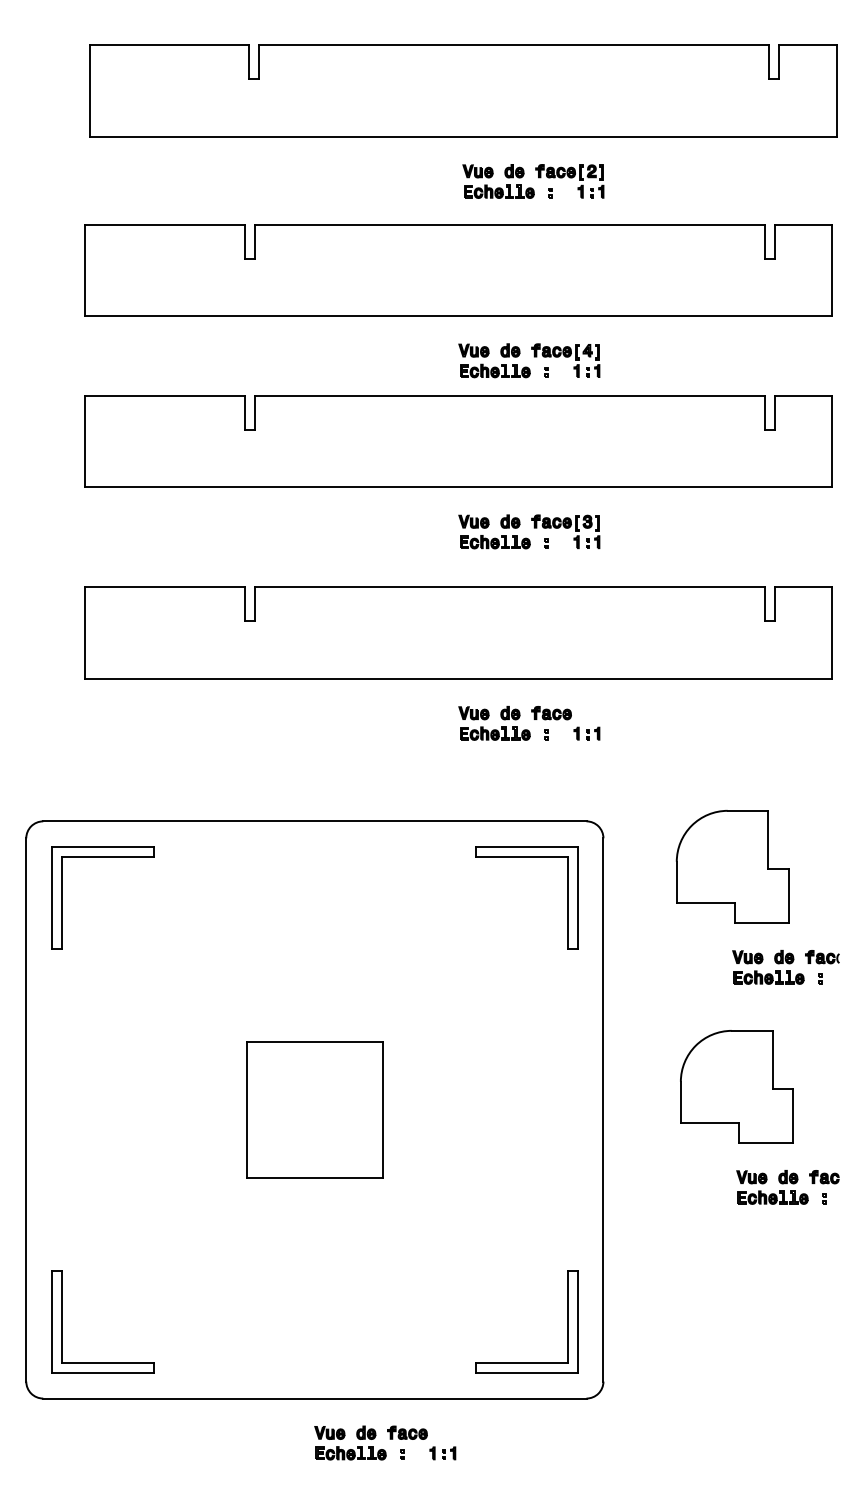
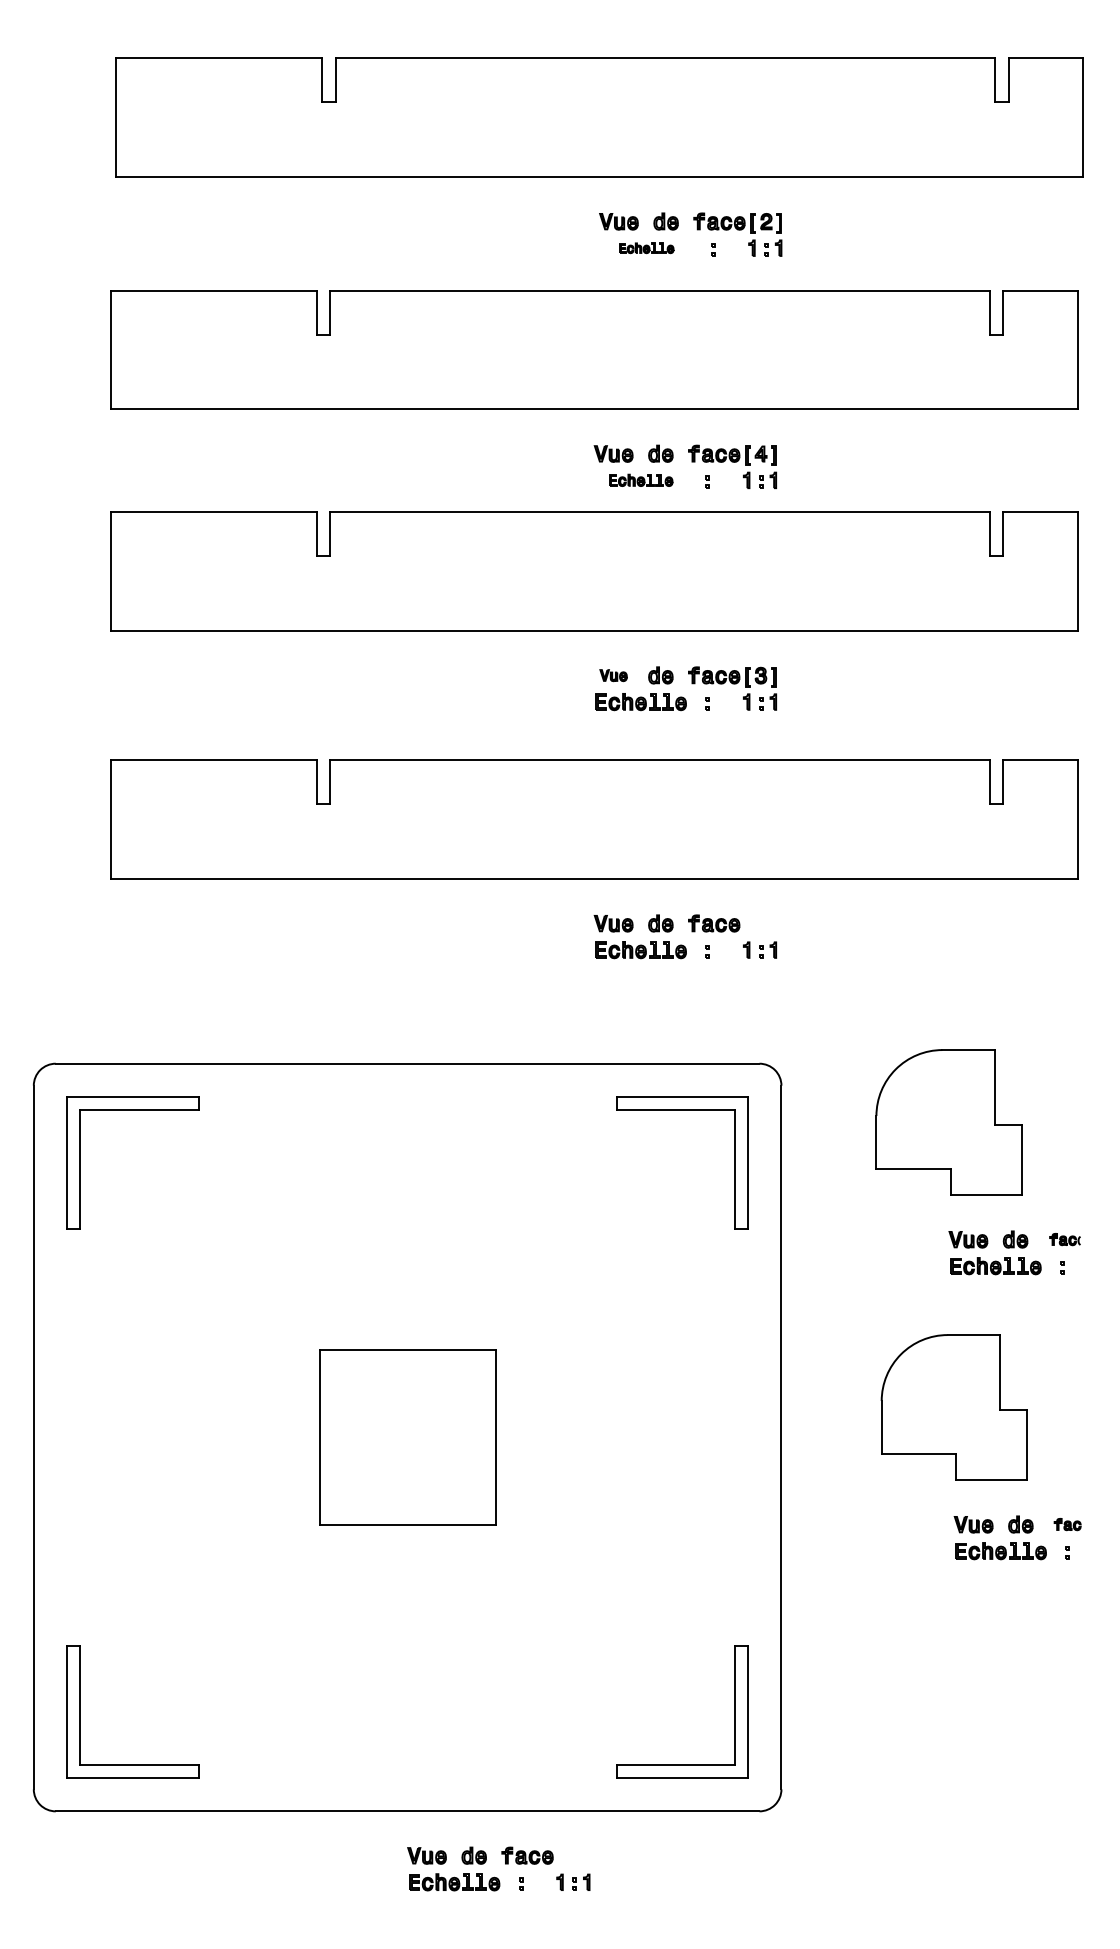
part: (499, 192) -> (646, 248), size x0.6
part: (494, 371) -> (640, 480), size x0.7
part: (473, 521) -> (613, 675), size x0.7
part: (821, 957) -> (1064, 1239), size x0.7
part: (824, 1177) -> (1067, 1524), size x0.7

